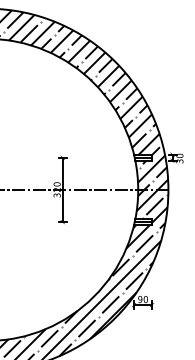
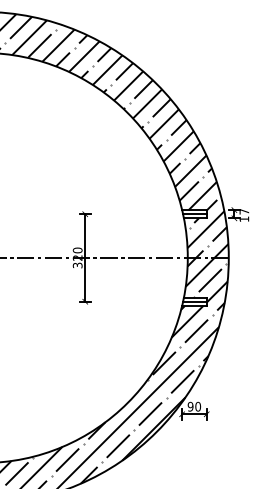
text: (179, 158) -> (244, 215), 30 -> 17

